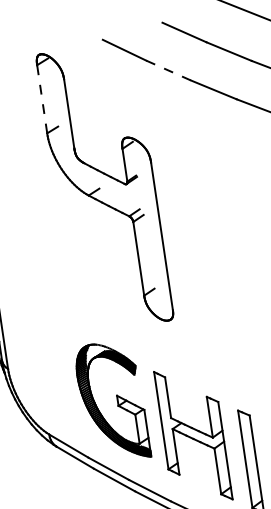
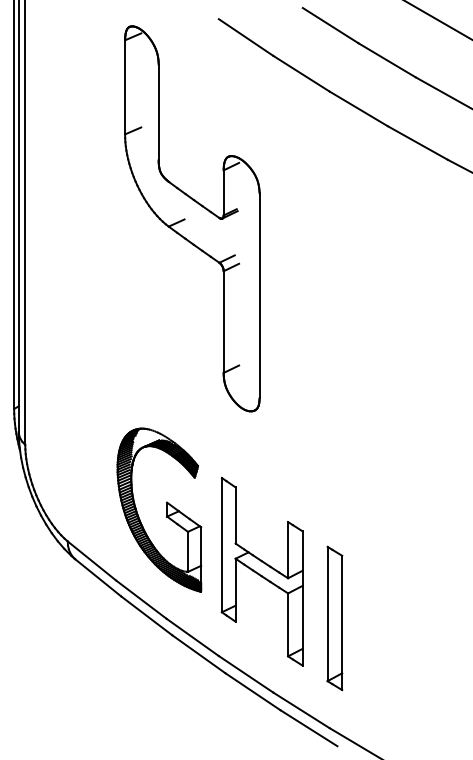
line: (168, 70) -> (301, 73), dashed -> solid
line: (42, 98) -> (125, 86), dashed -> solid

